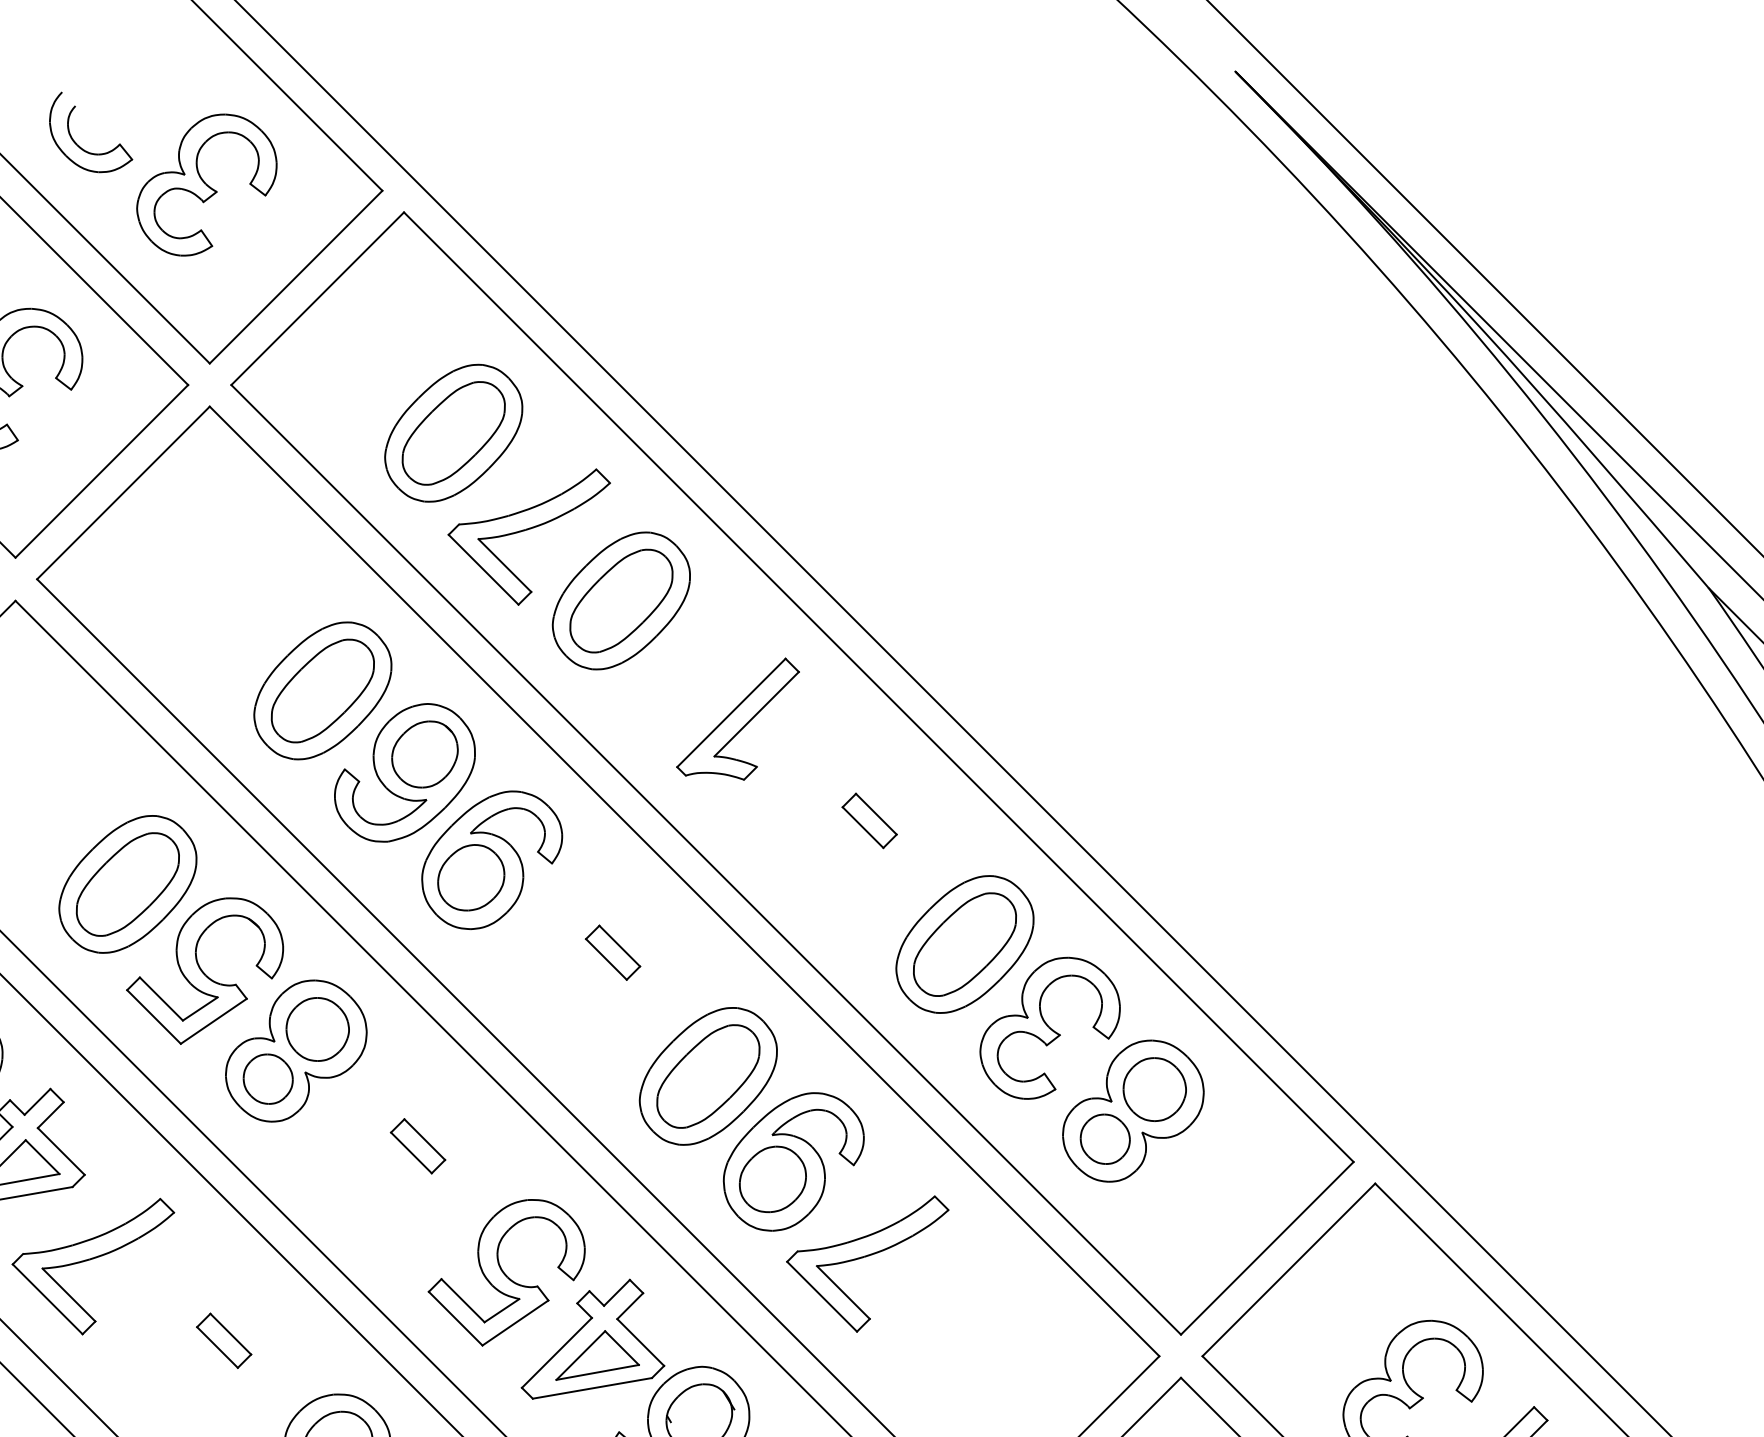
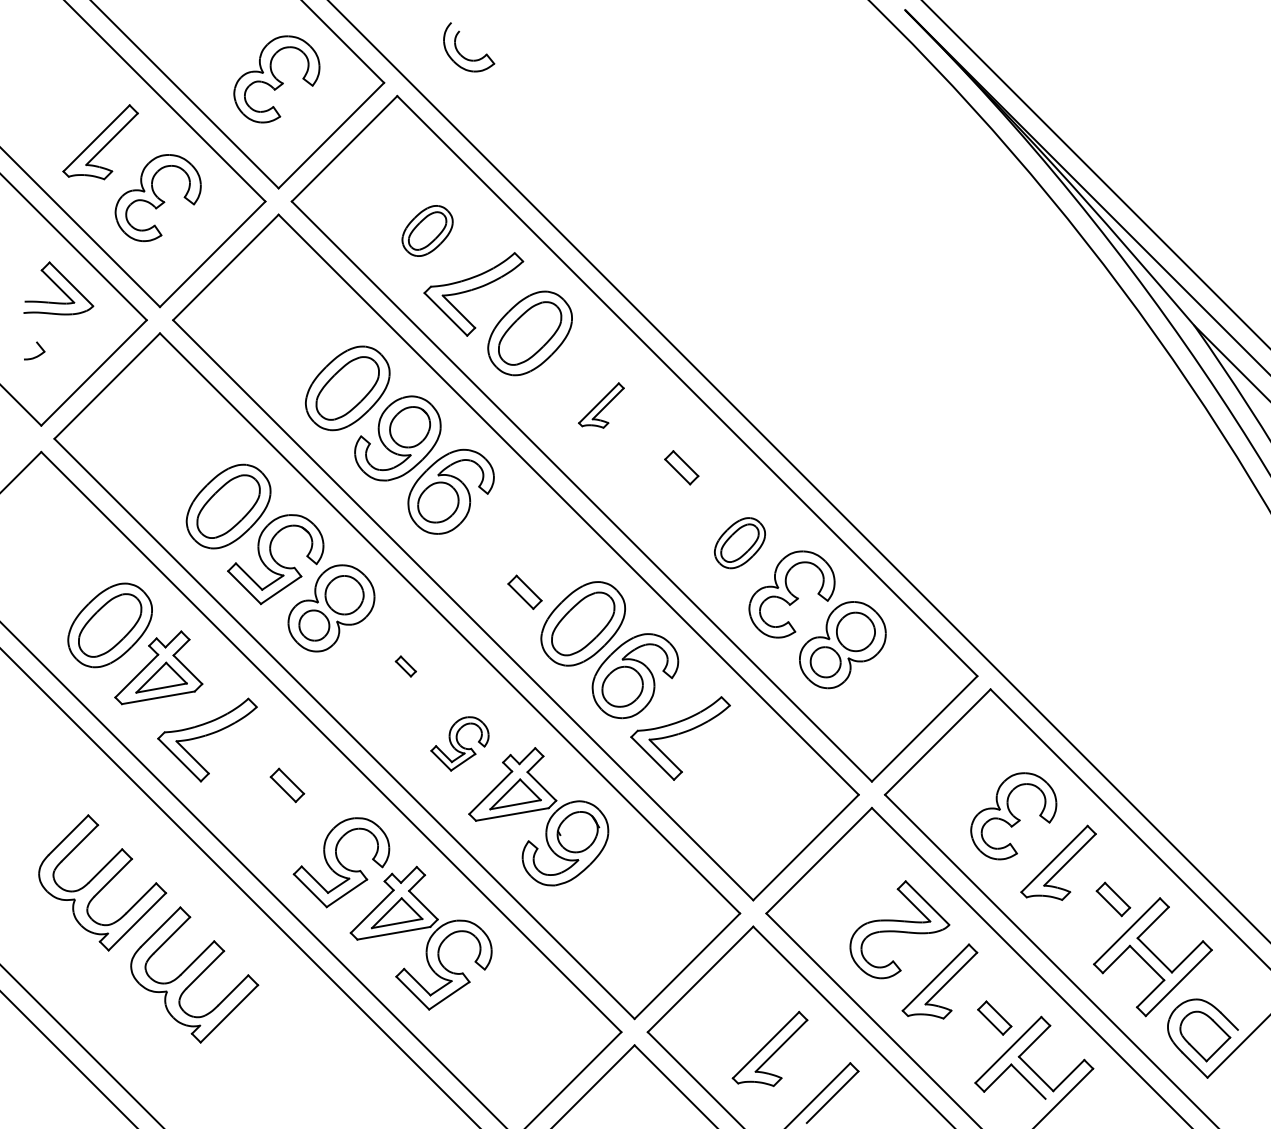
part: (83, 147) -> (464, 56), moved
part: (453, 432) -> (427, 230), size x0.6
part: (738, 718) -> (601, 405), size x0.6
part: (964, 943) -> (739, 542), size x0.6
part: (612, 951) -> (524, 591), moved
part: (417, 1146) -> (405, 666), size x0.6
part: (505, 1272) -> (459, 743), size x0.6

